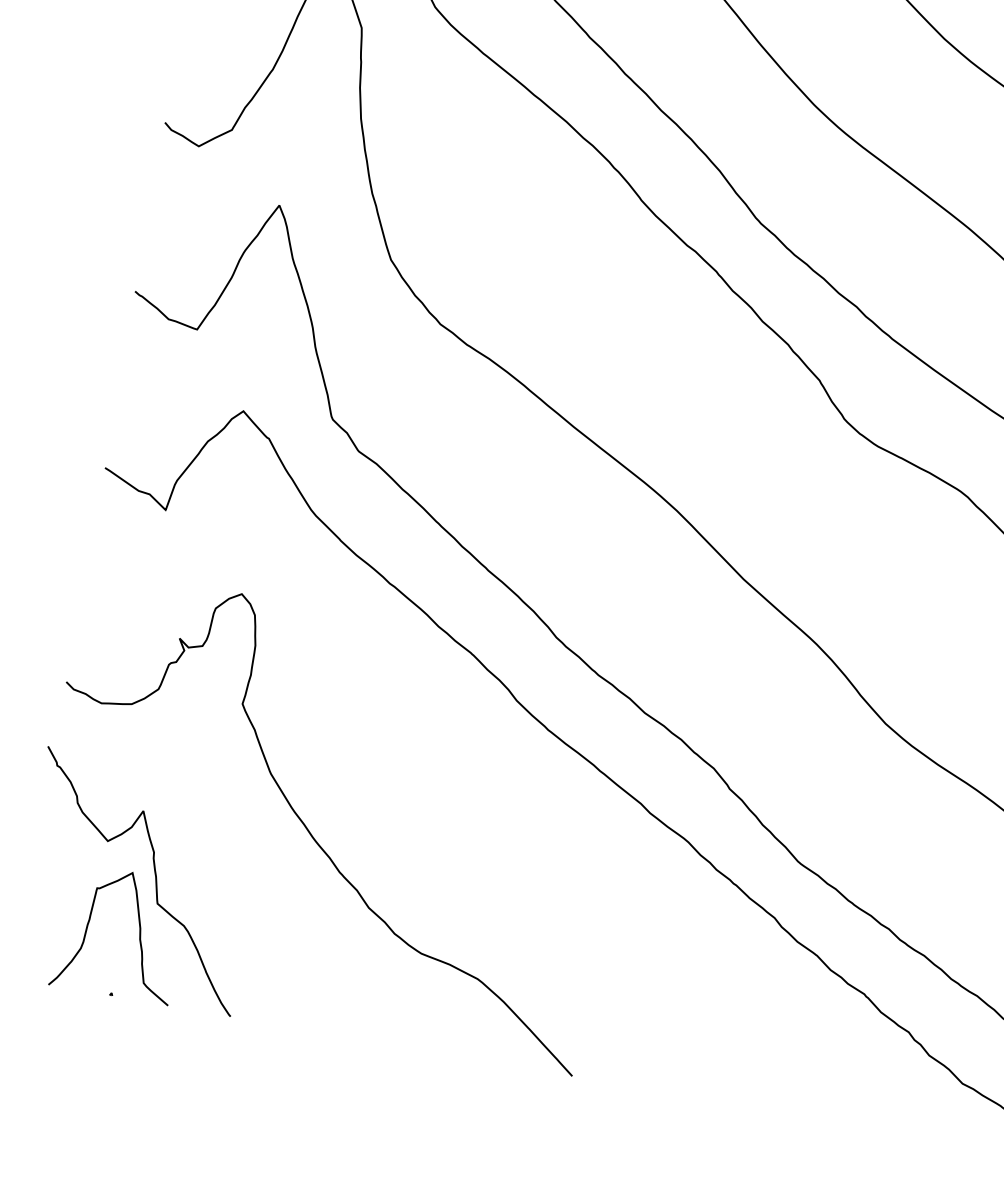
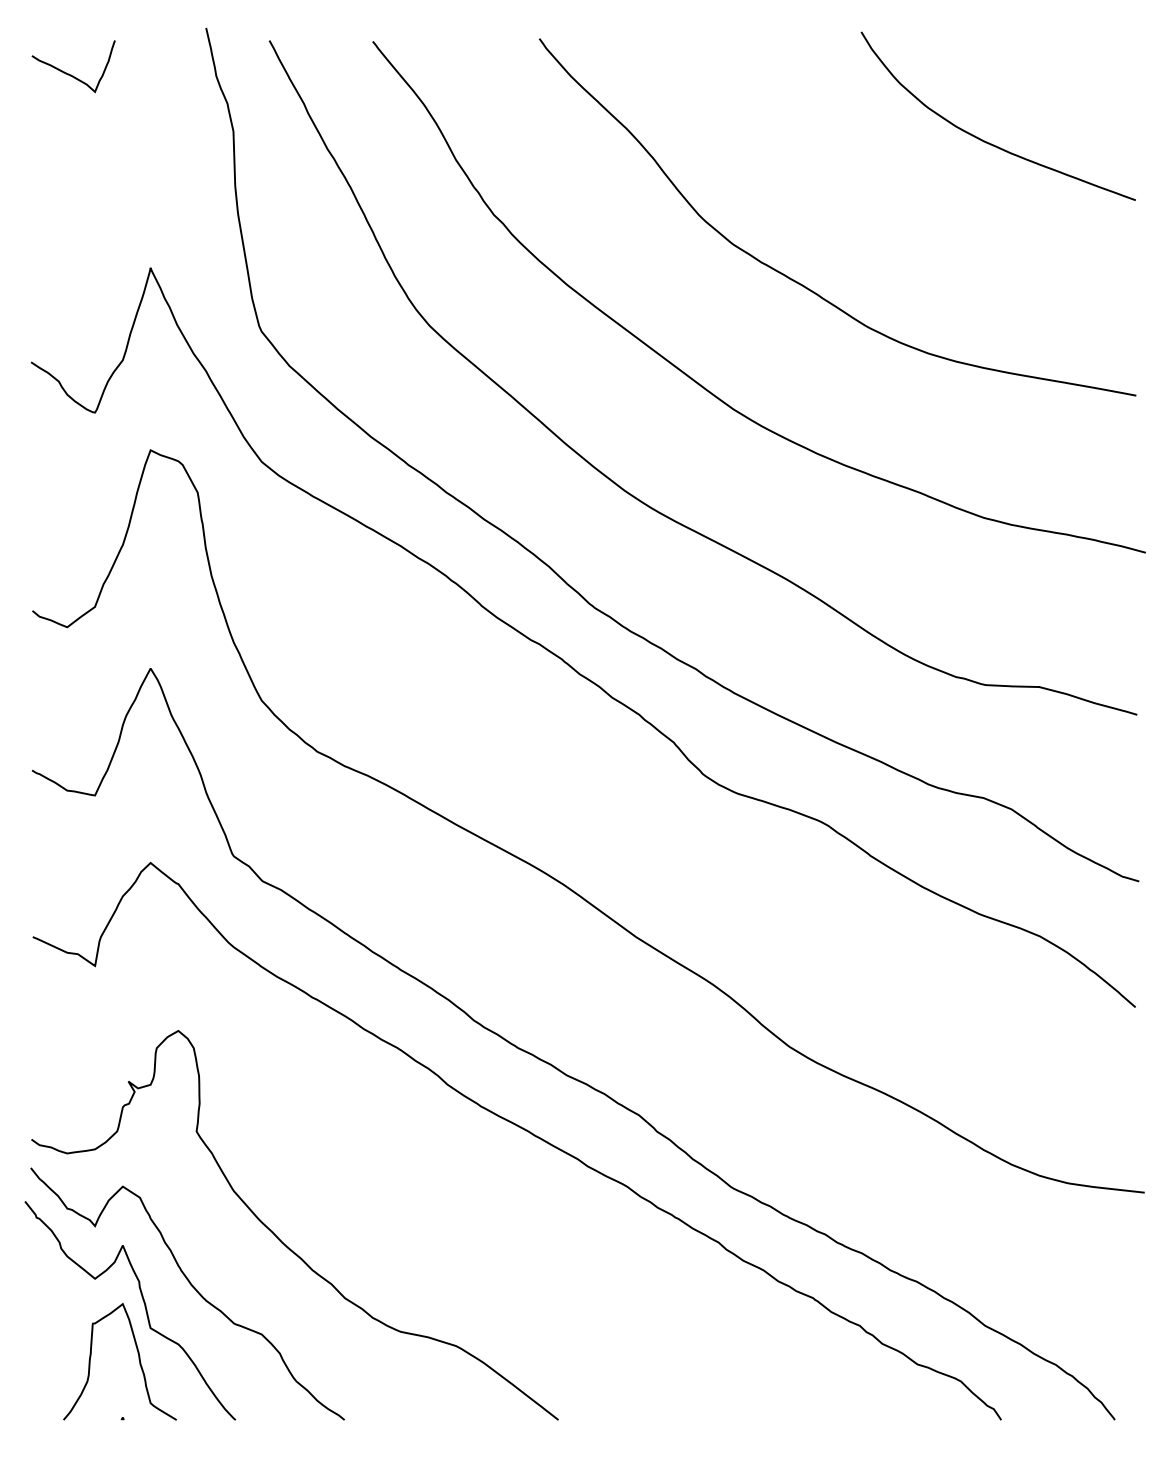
curve: (209, 868) -> (192, 1287), added

